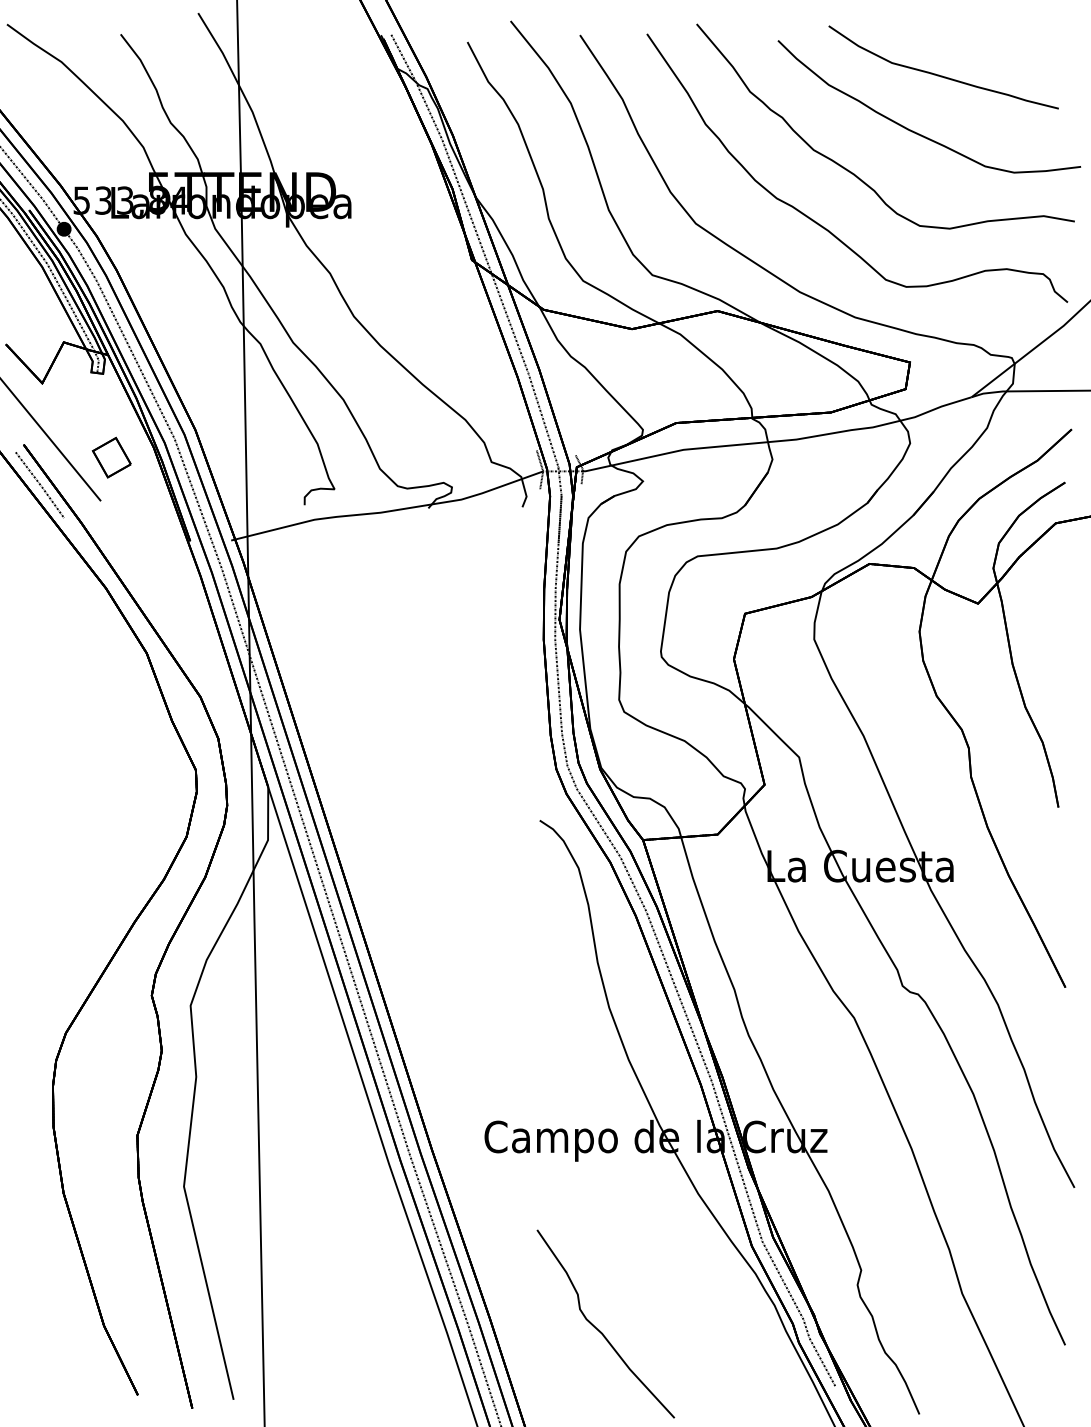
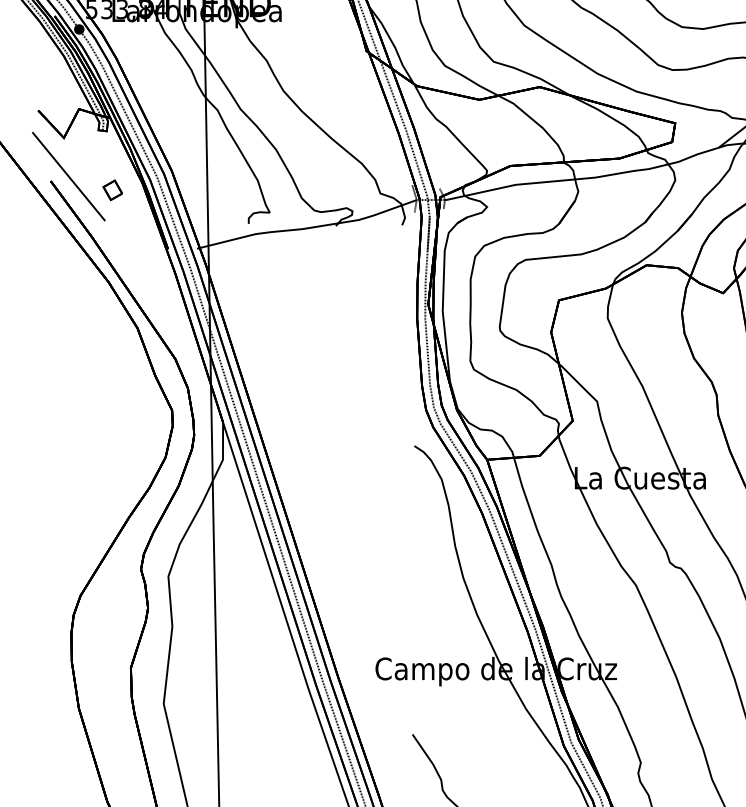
part: (111, 457) -> (112, 190), size x0.7
line: (39, 485) -> (61, 209), removed

